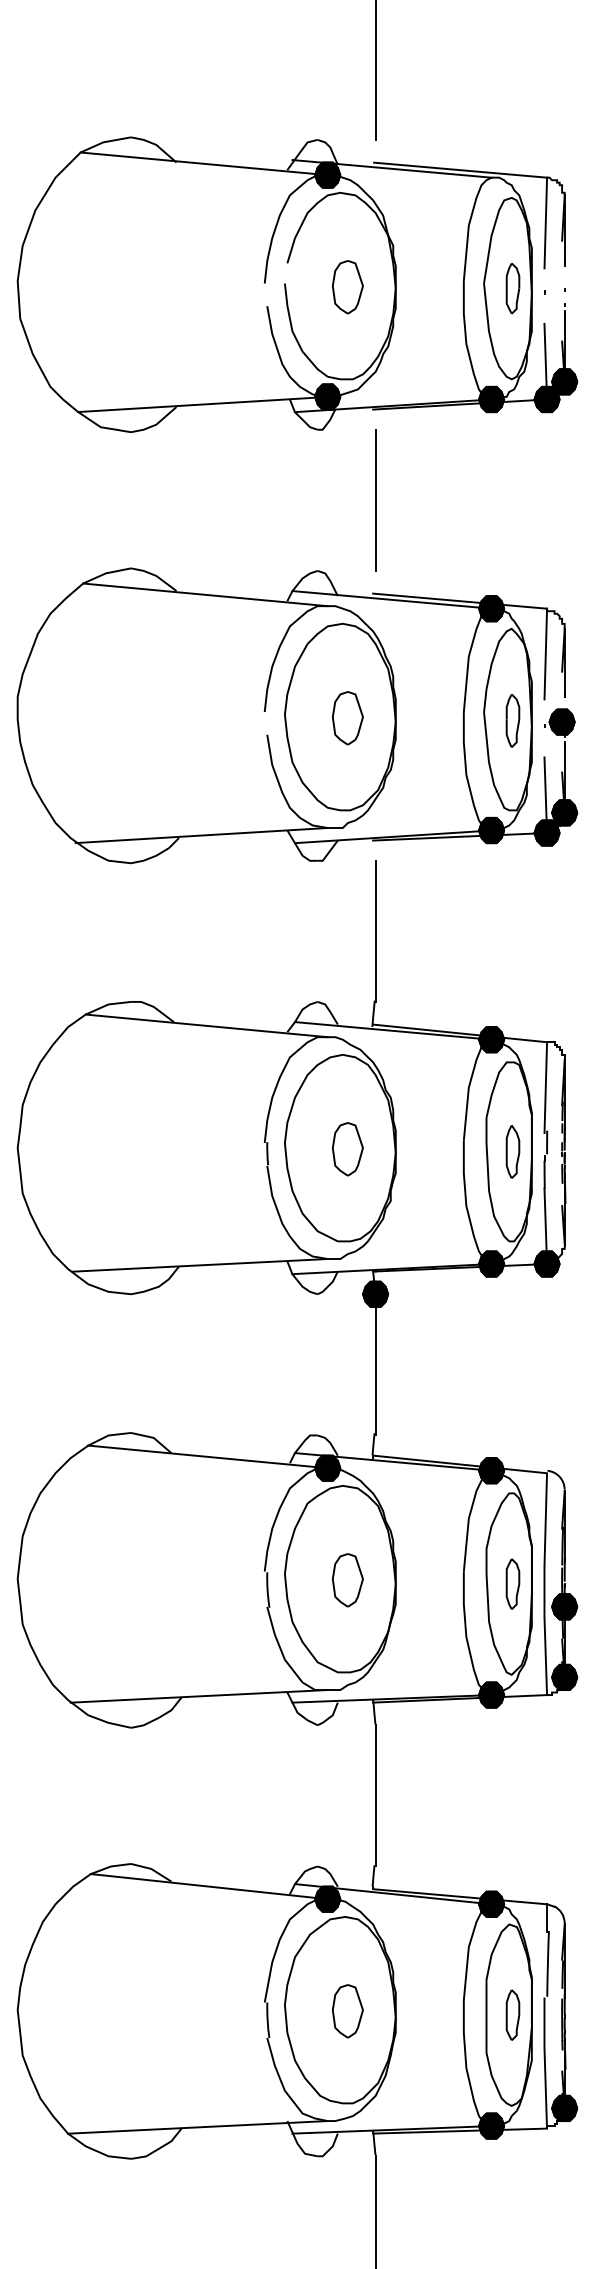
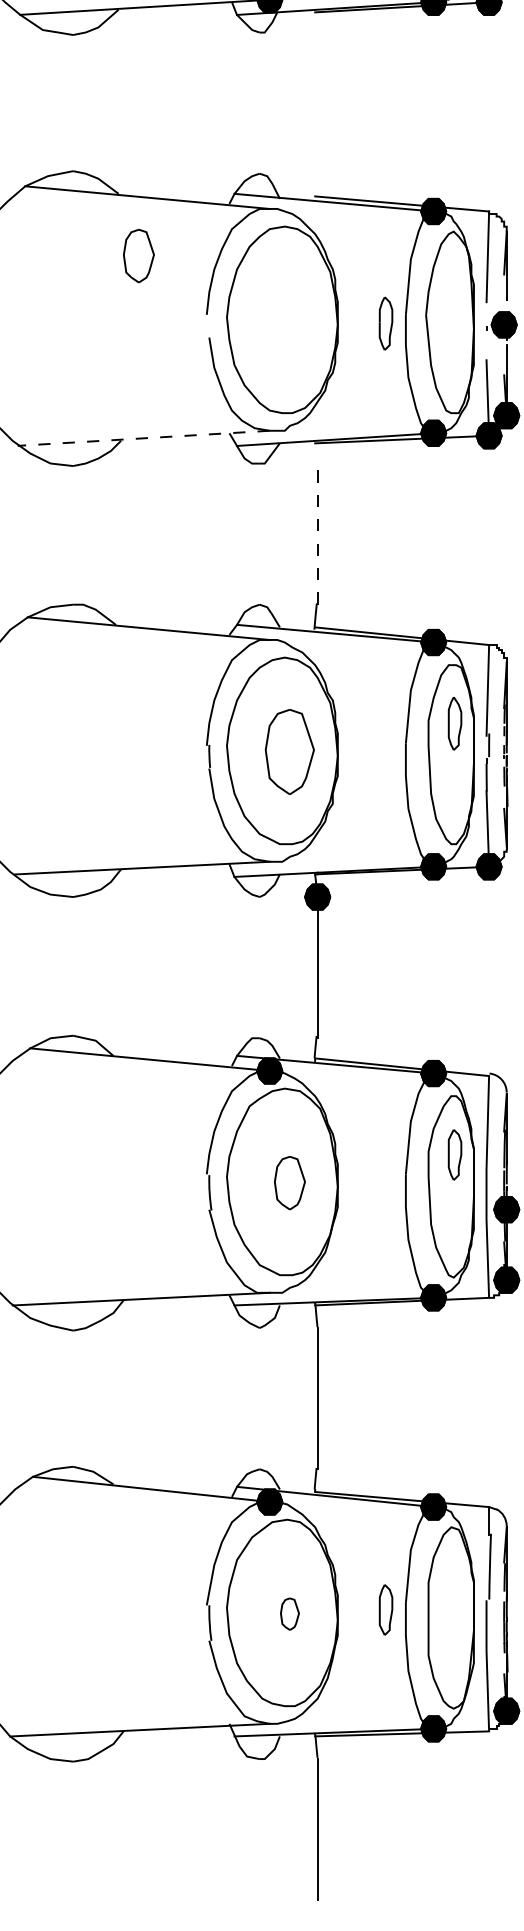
line: (375, 499) -> (317, 102), removed
part: (347, 718) -> (138, 256), moved
part: (512, 720) -> (385, 323), moved
line: (201, 835) -> (143, 438), solid -> dashed
line: (375, 931) -> (317, 534), solid -> dashed
part: (347, 1149) -> (289, 752), size x1.6
part: (512, 1151) -> (454, 723), moved
part: (512, 1583) -> (454, 1154), moved
part: (347, 2011) -> (289, 1614), size x0.6
part: (512, 2014) -> (385, 1609), moved

